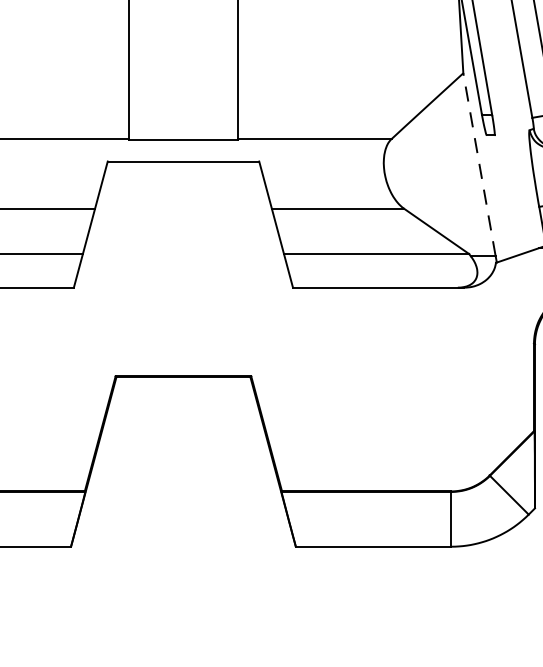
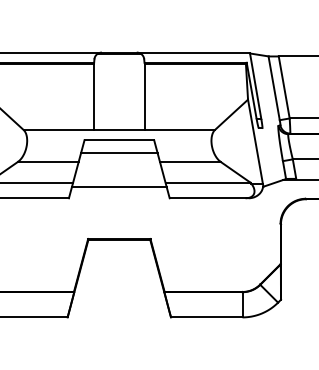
line: (479, 164) -> (255, 141), dashed -> solid
line: (181, 190) -> (118, 153), added
line: (183, 262) -> (119, 186), added

